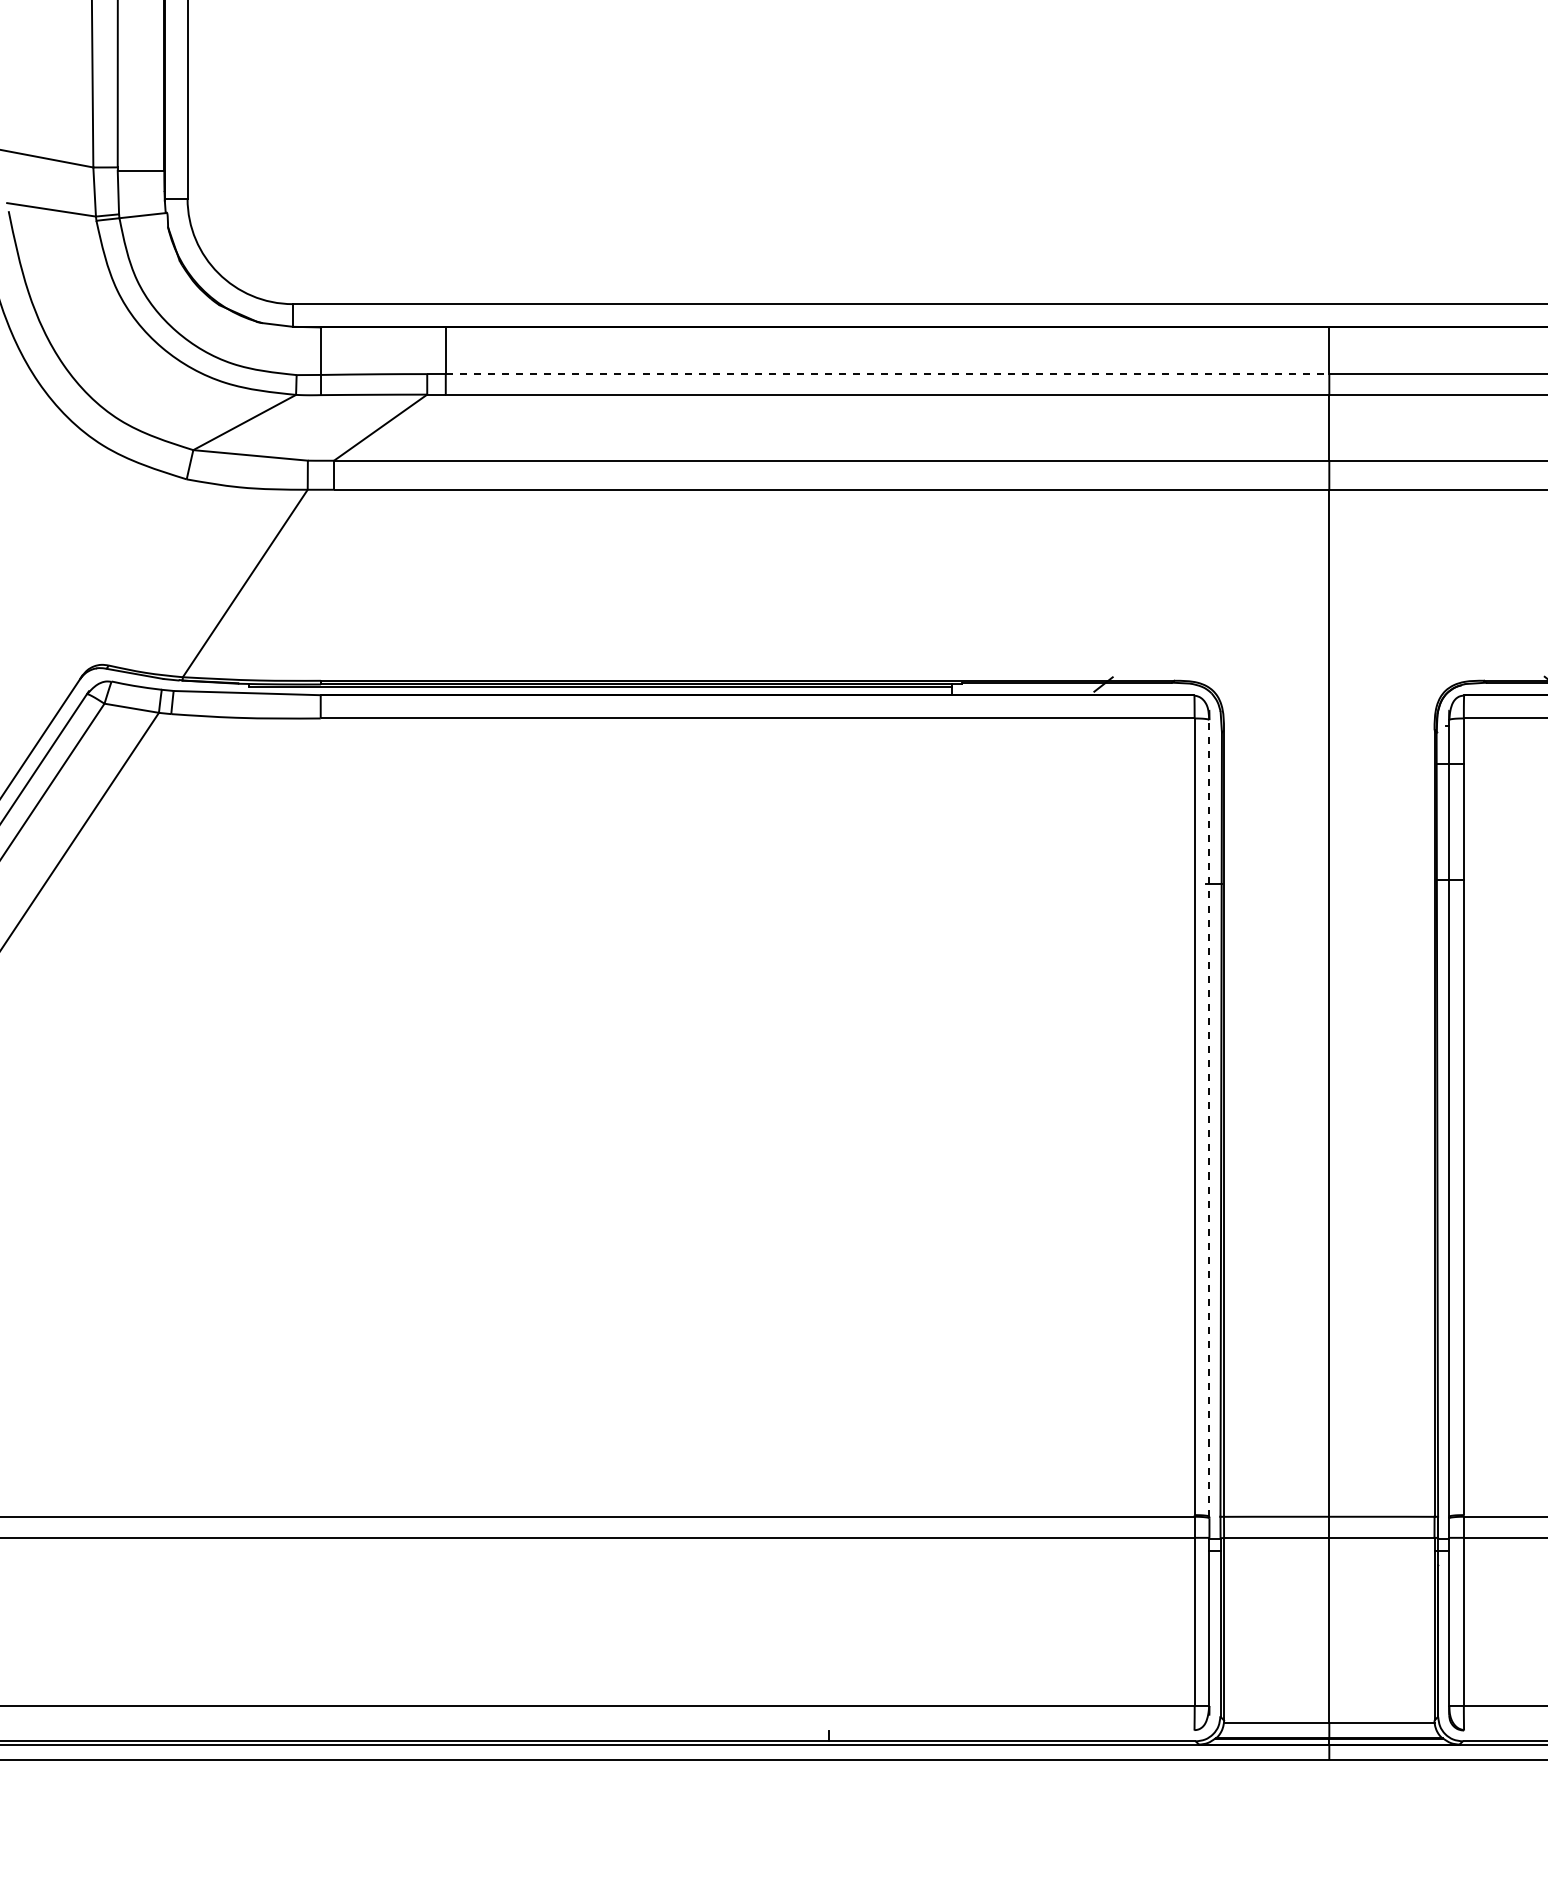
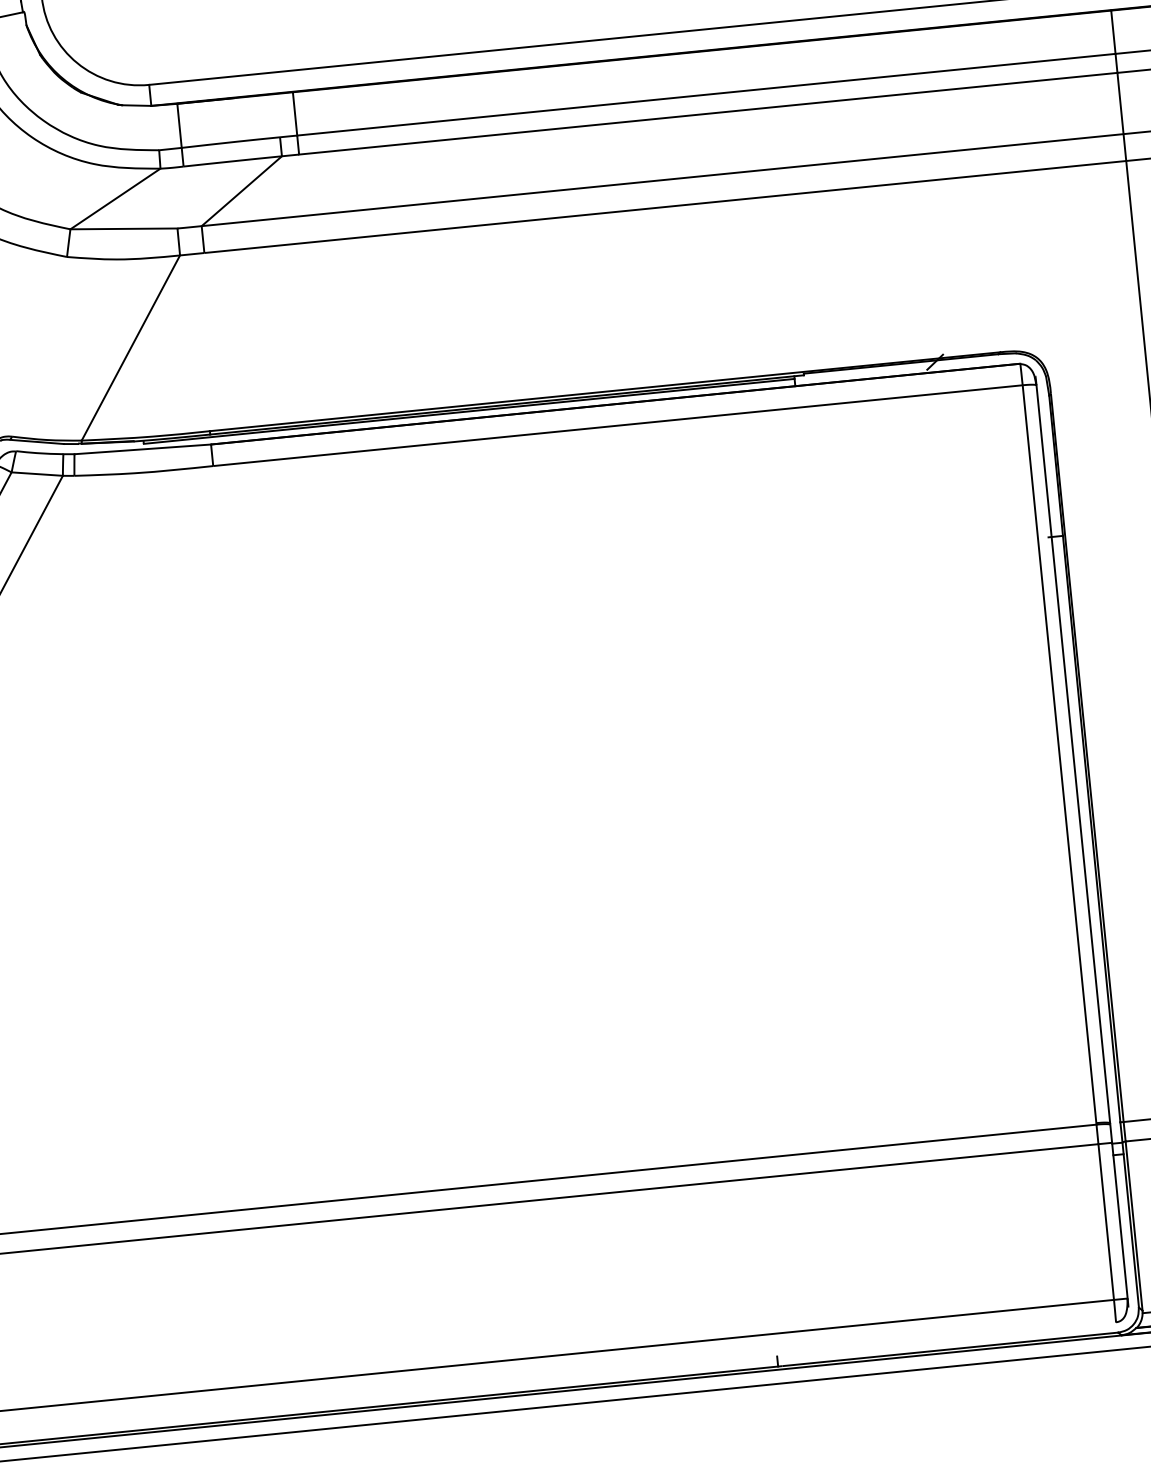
line: (888, 374) -> (707, 94), dashed -> solid
line: (1209, 1117) -> (1073, 753), dashed -> solid

